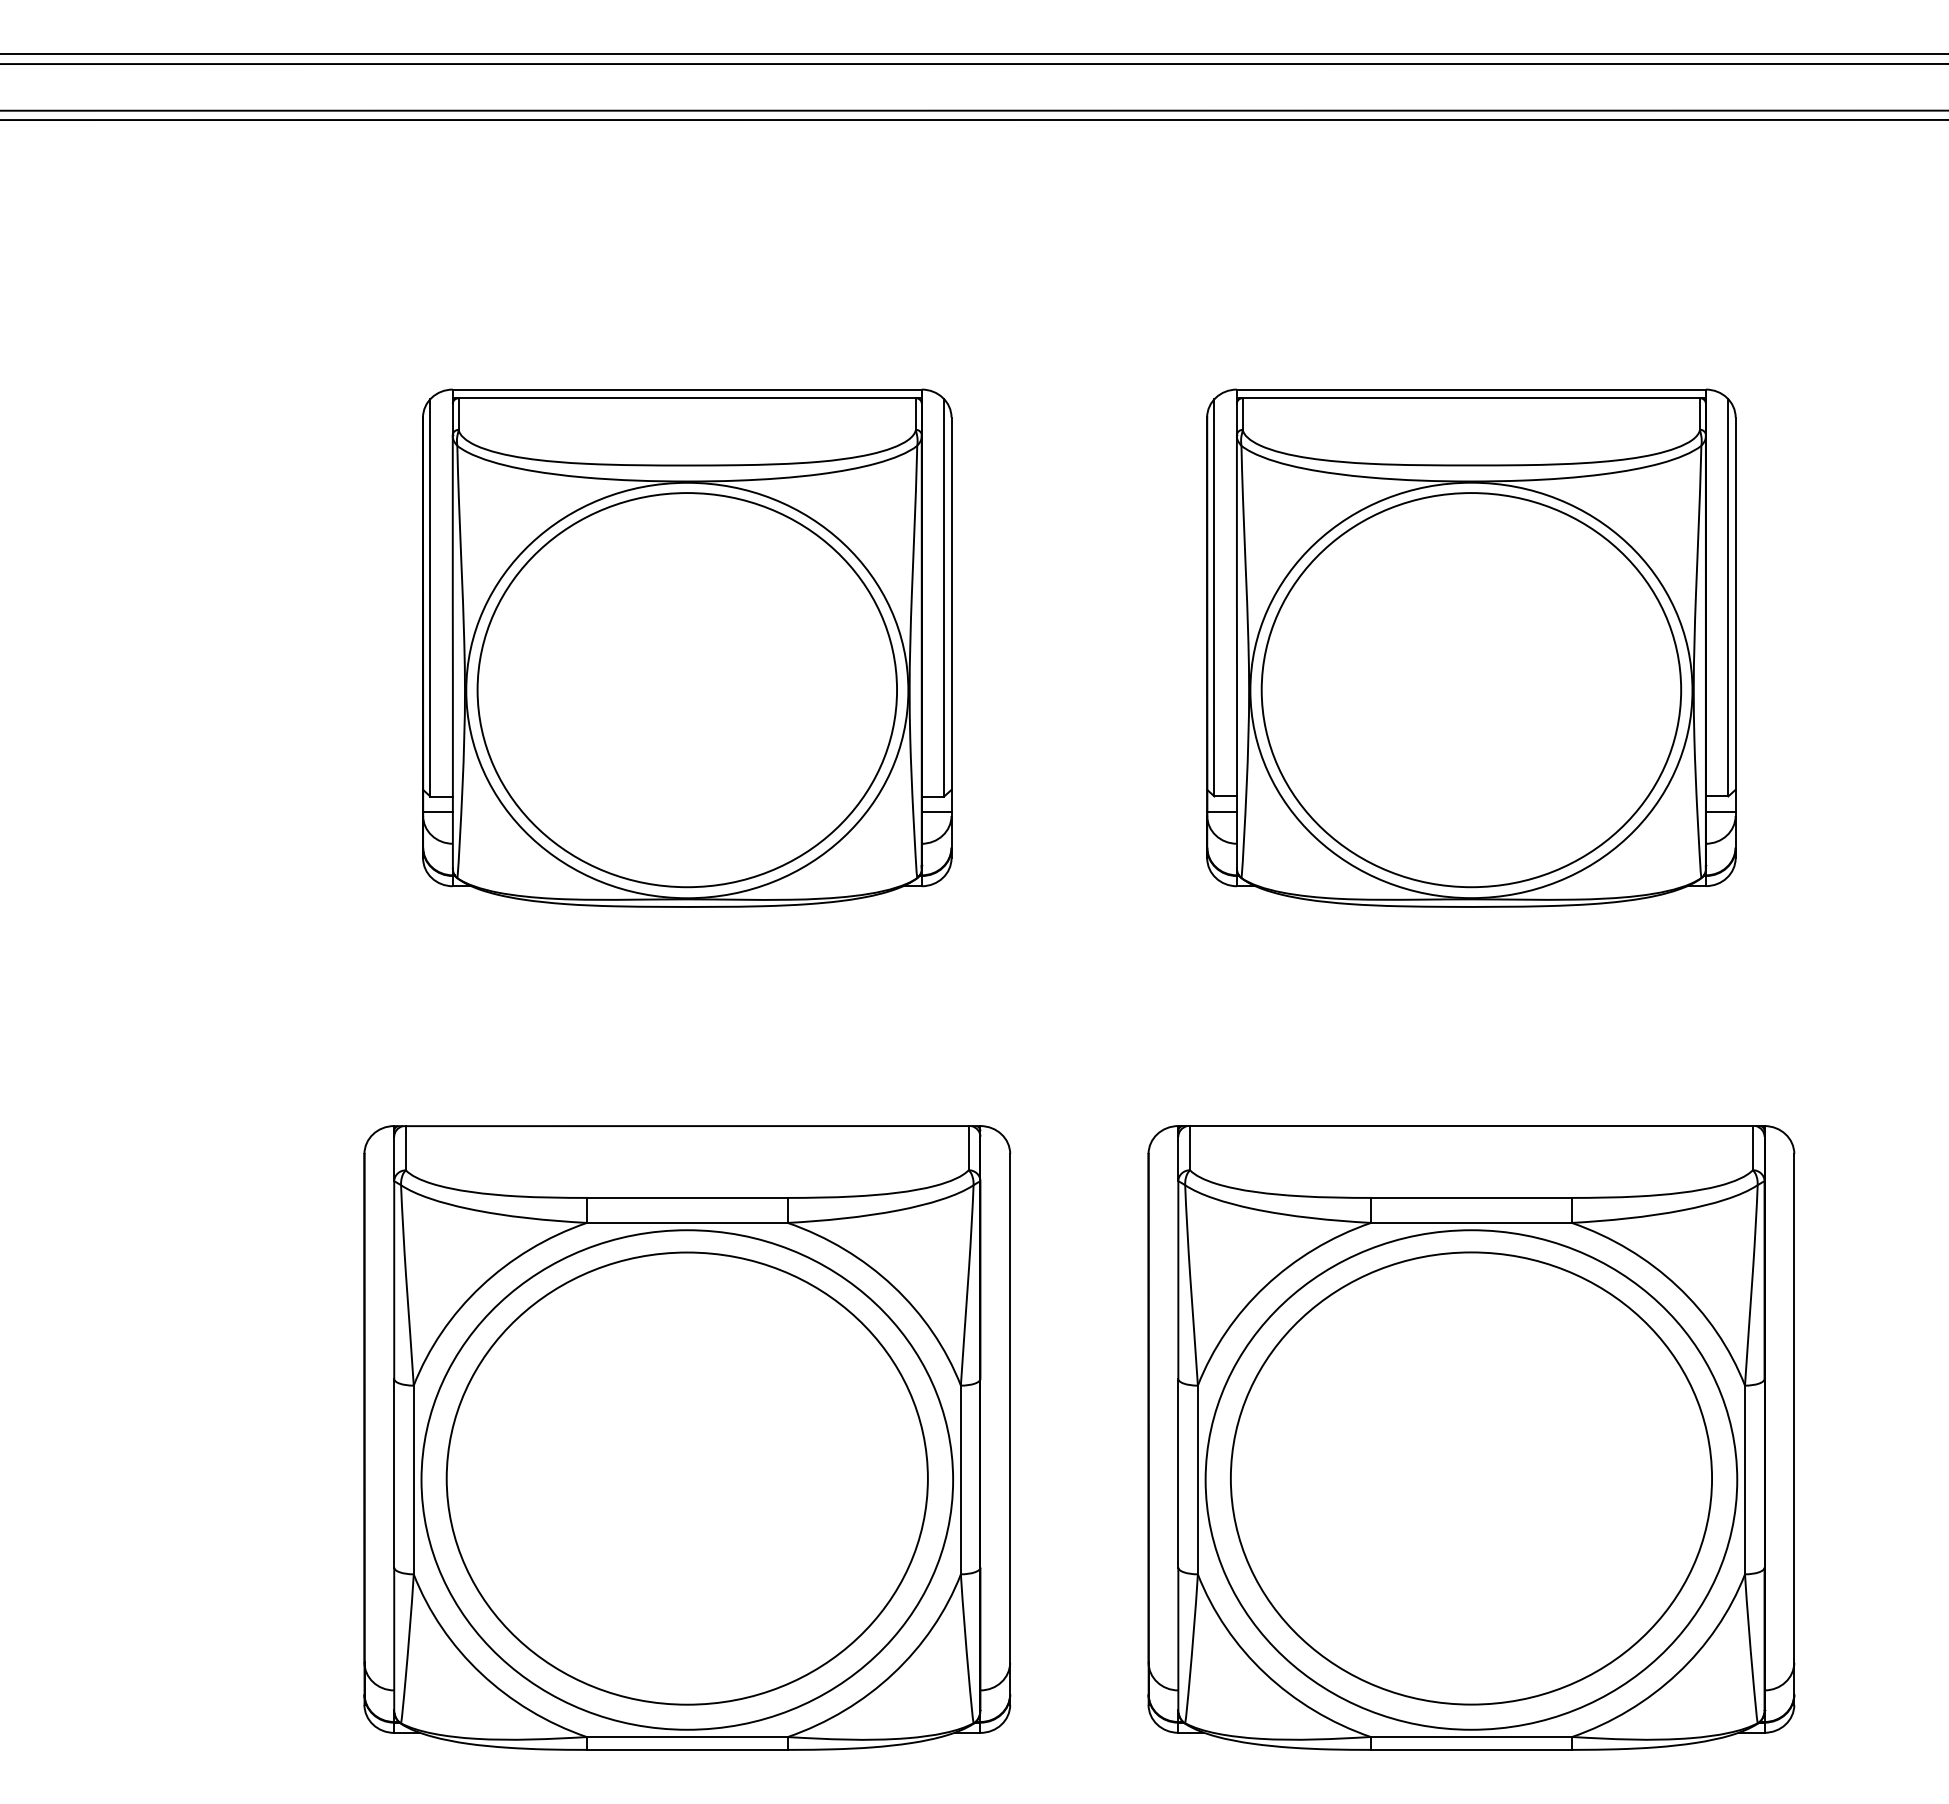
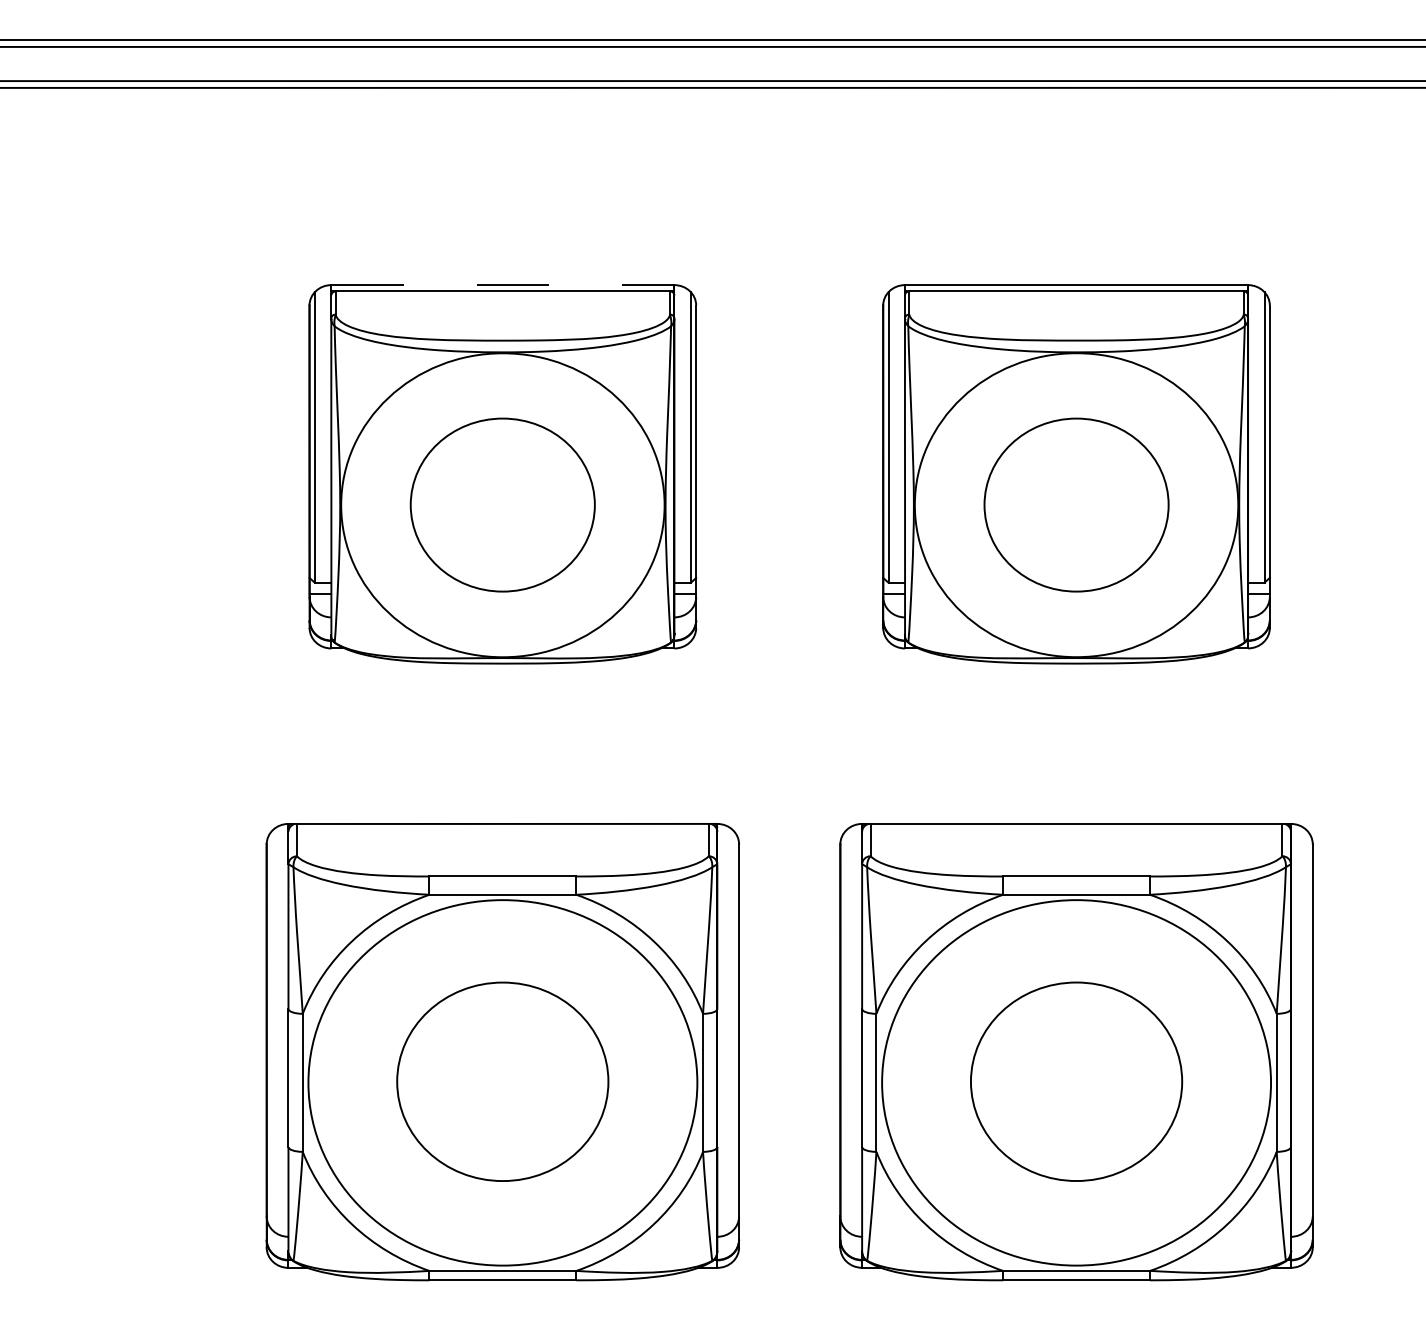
line: (687, 389) -> (503, 285), solid -> dashed
part: (686, 690) -> (502, 505), size x0.6
part: (1471, 690) -> (1076, 505), size x0.6
part: (686, 1478) -> (502, 1081), size x0.6
part: (1471, 1478) -> (1076, 1081), size x0.6

